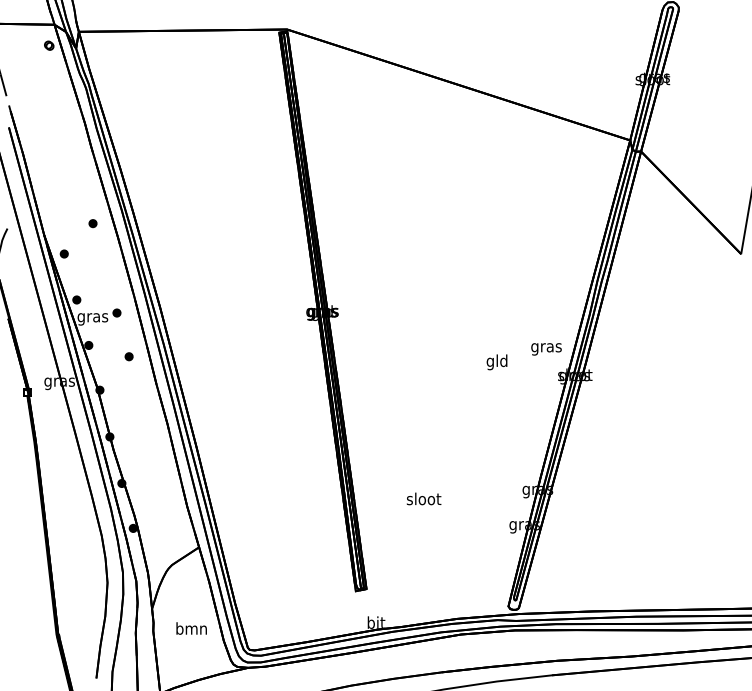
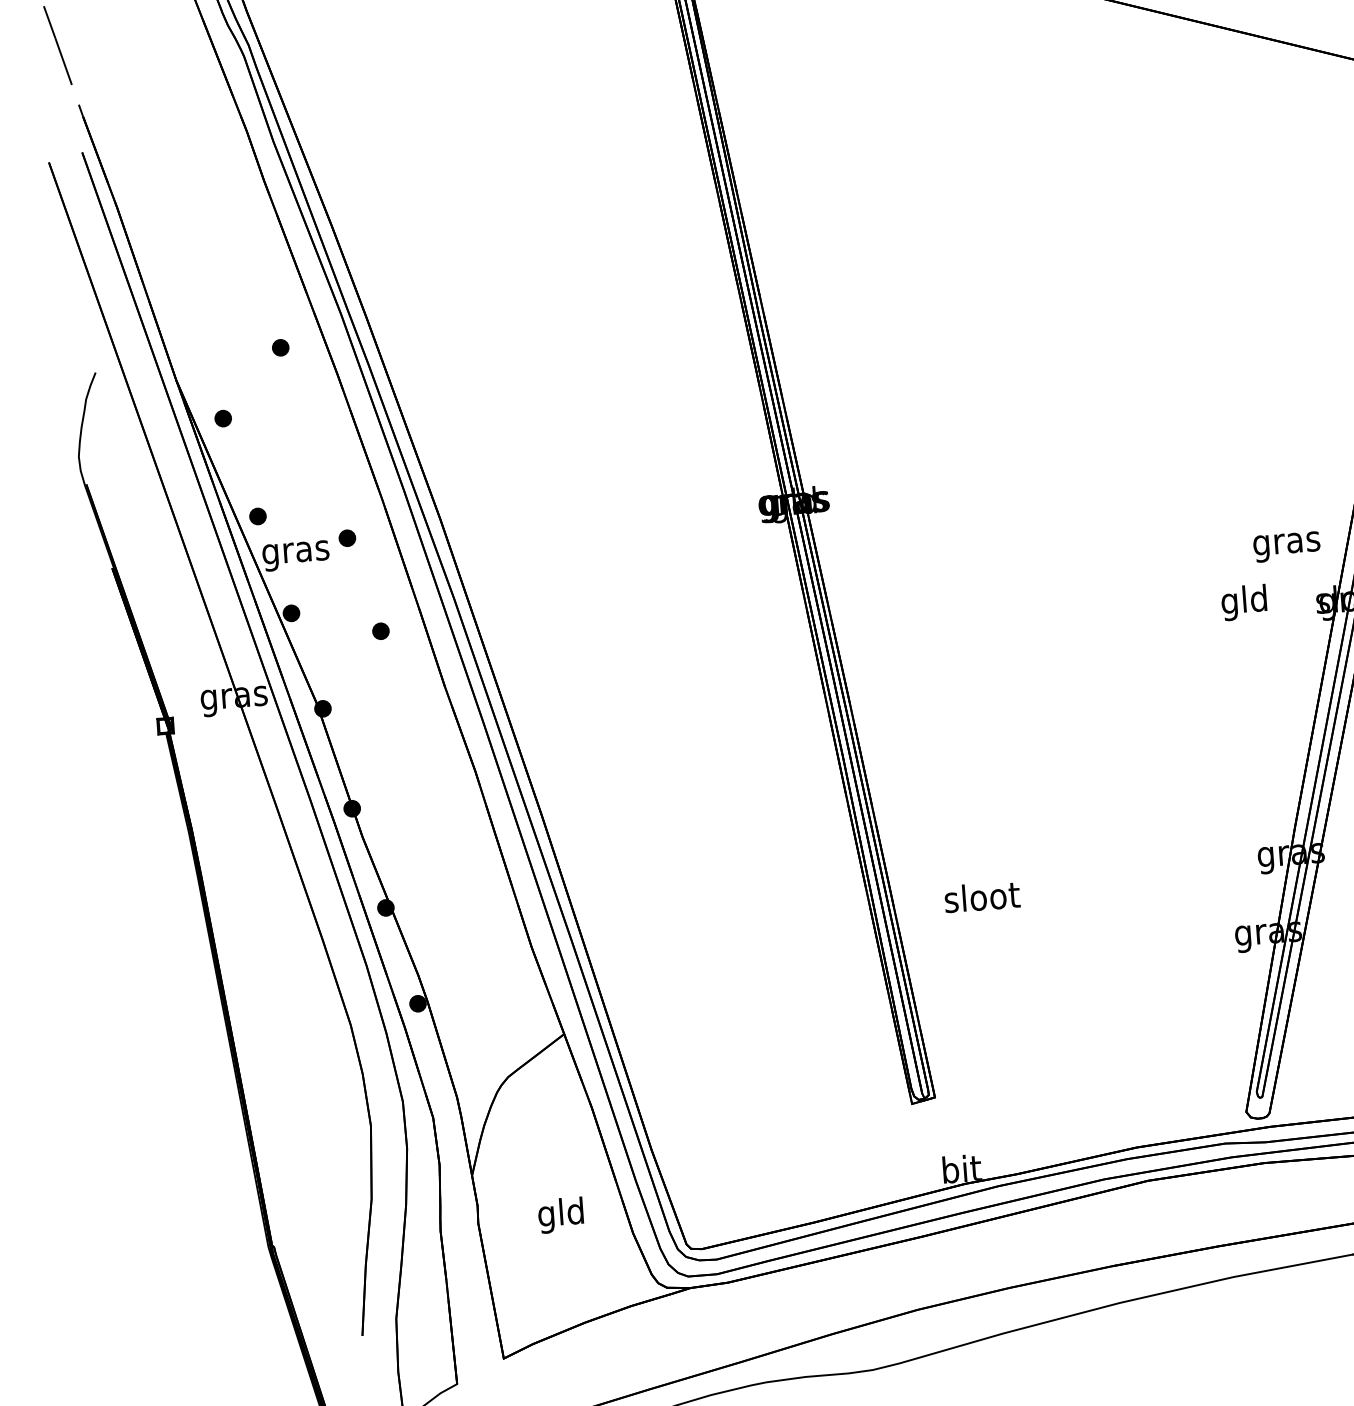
text: (496, 362) -> (1243, 603), moved
text: (423, 498) -> (980, 896), moved
text: (191, 630) -> (561, 1216), bmn -> gld

